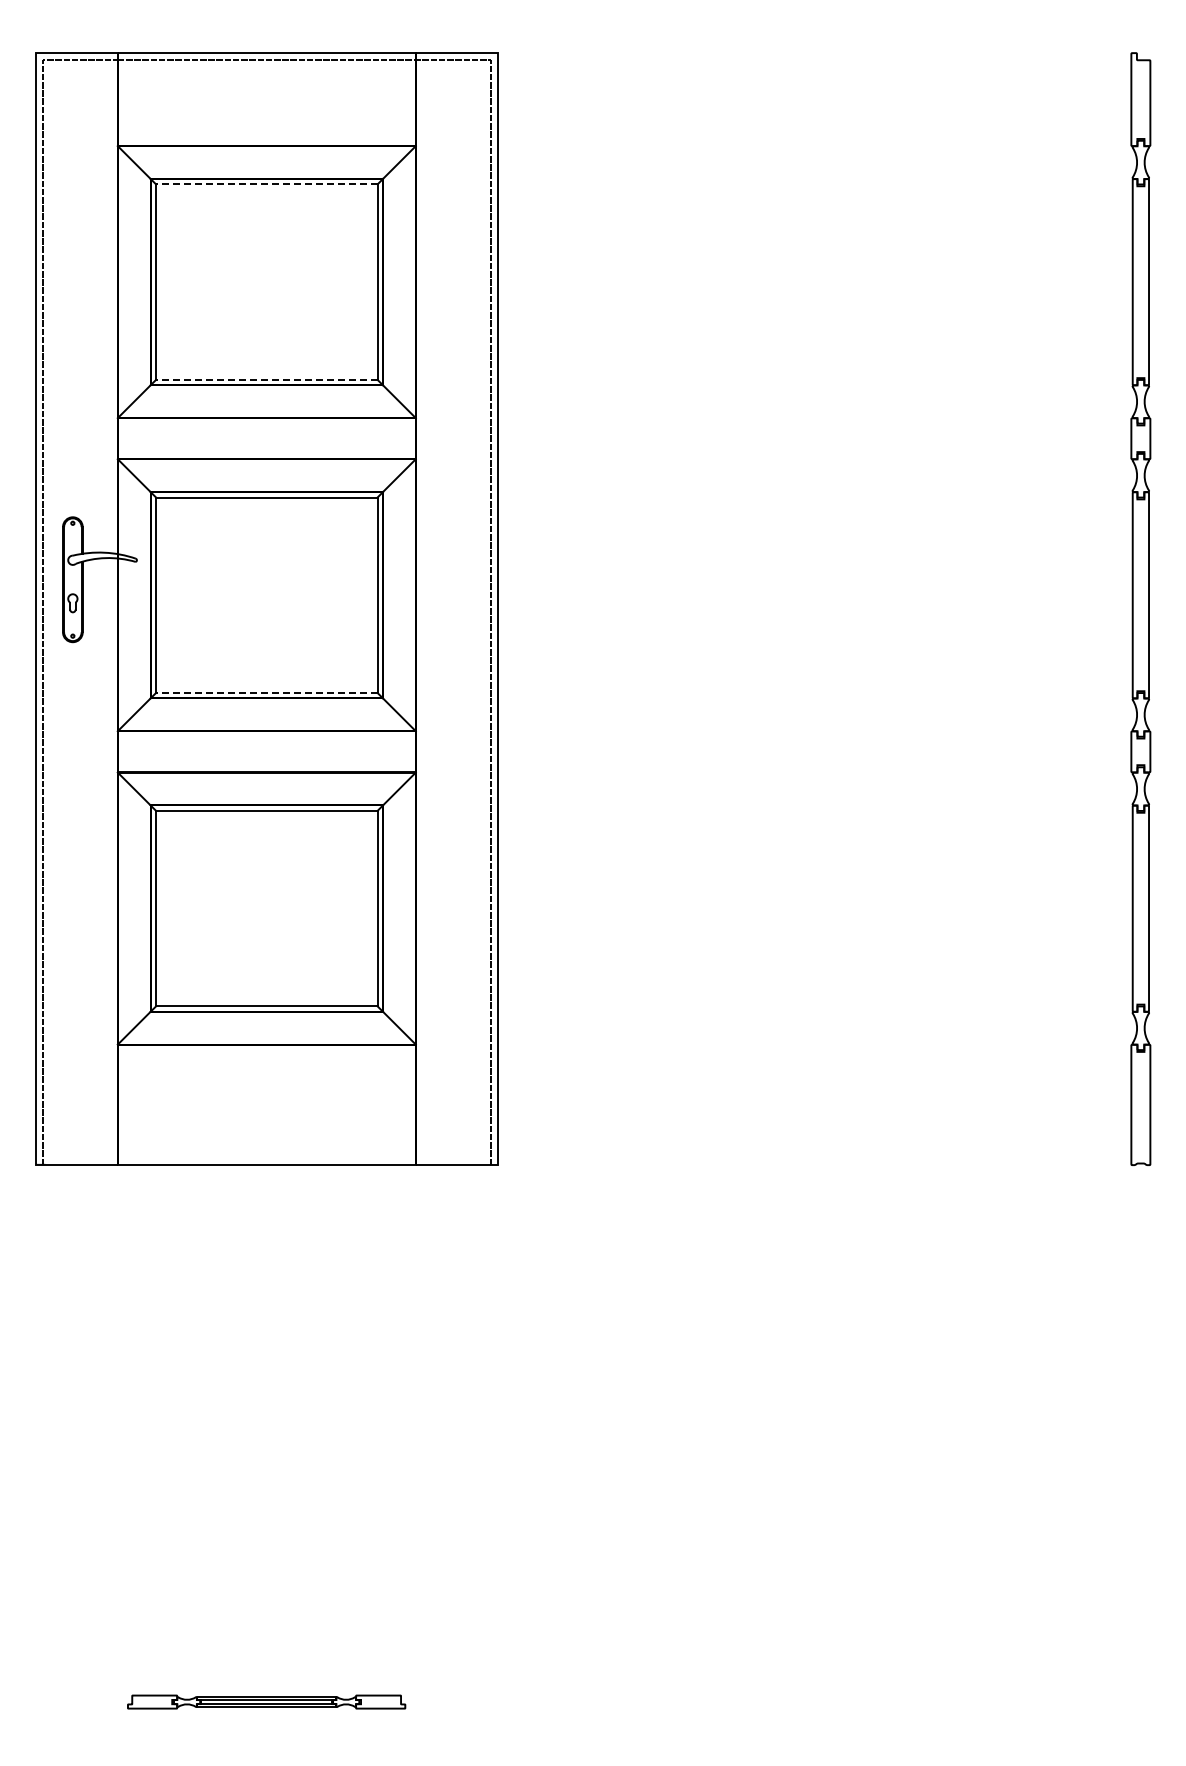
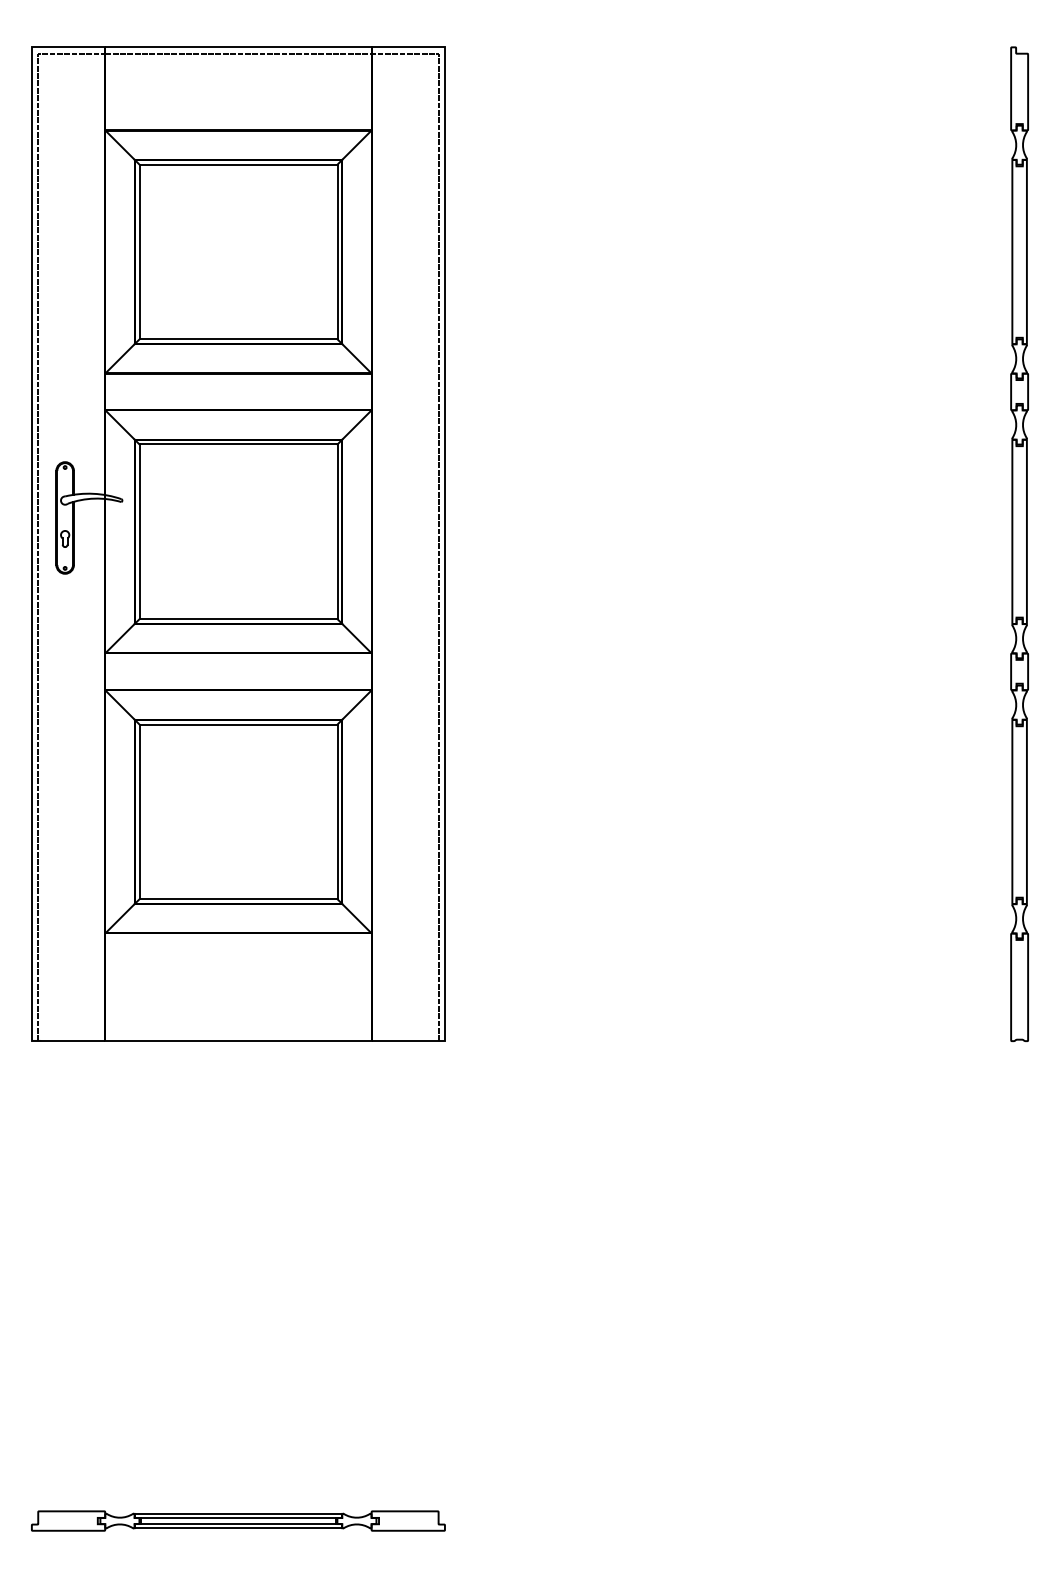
line: (266, 184) -> (238, 164), dashed -> solid
line: (266, 379) -> (238, 339), dashed -> solid
line: (266, 692) -> (238, 618), dashed -> solid
part: (266, 1701) -> (238, 1520), size x1.67

